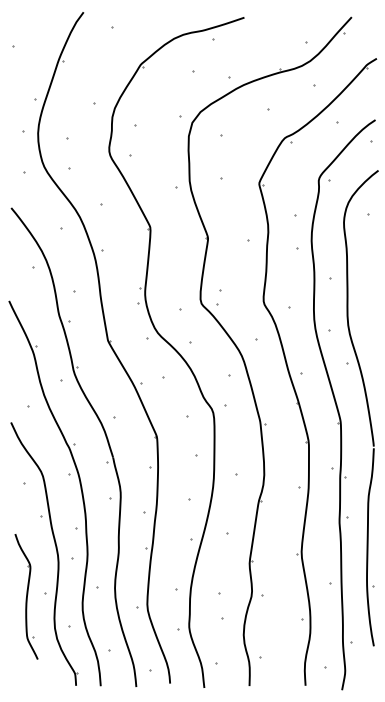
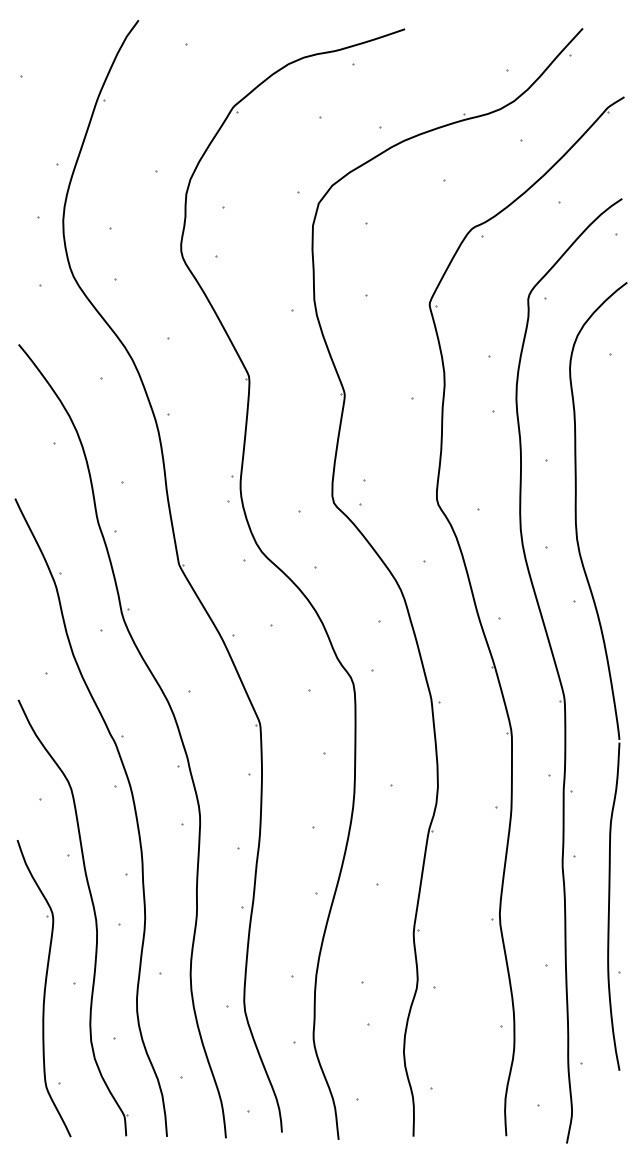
part: (26, 596) -> (43, 988), size x1.43

